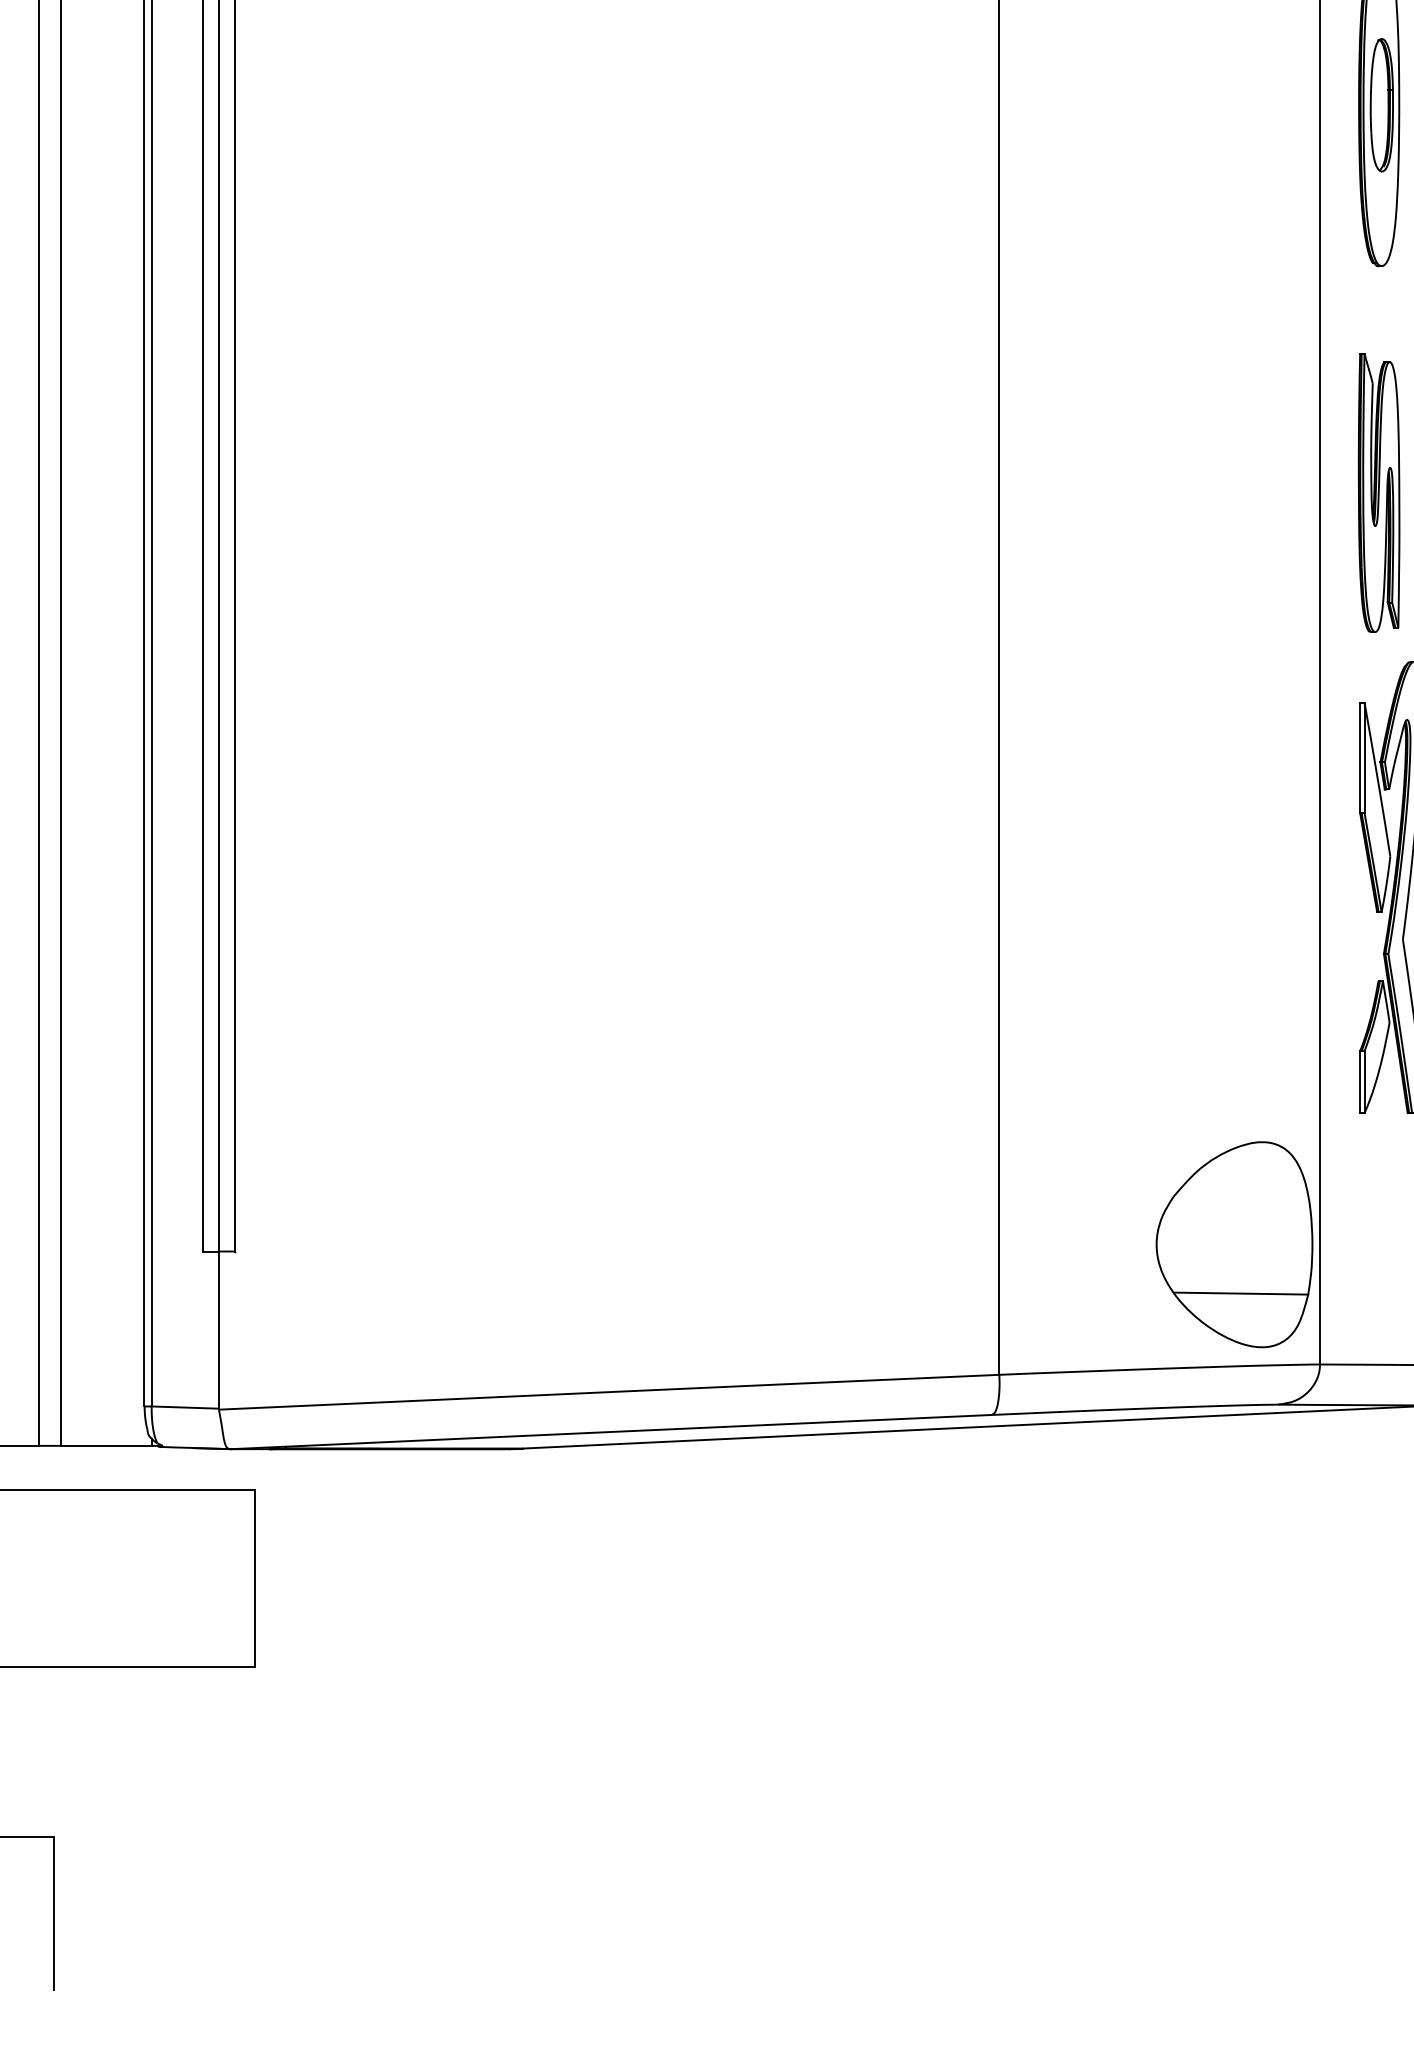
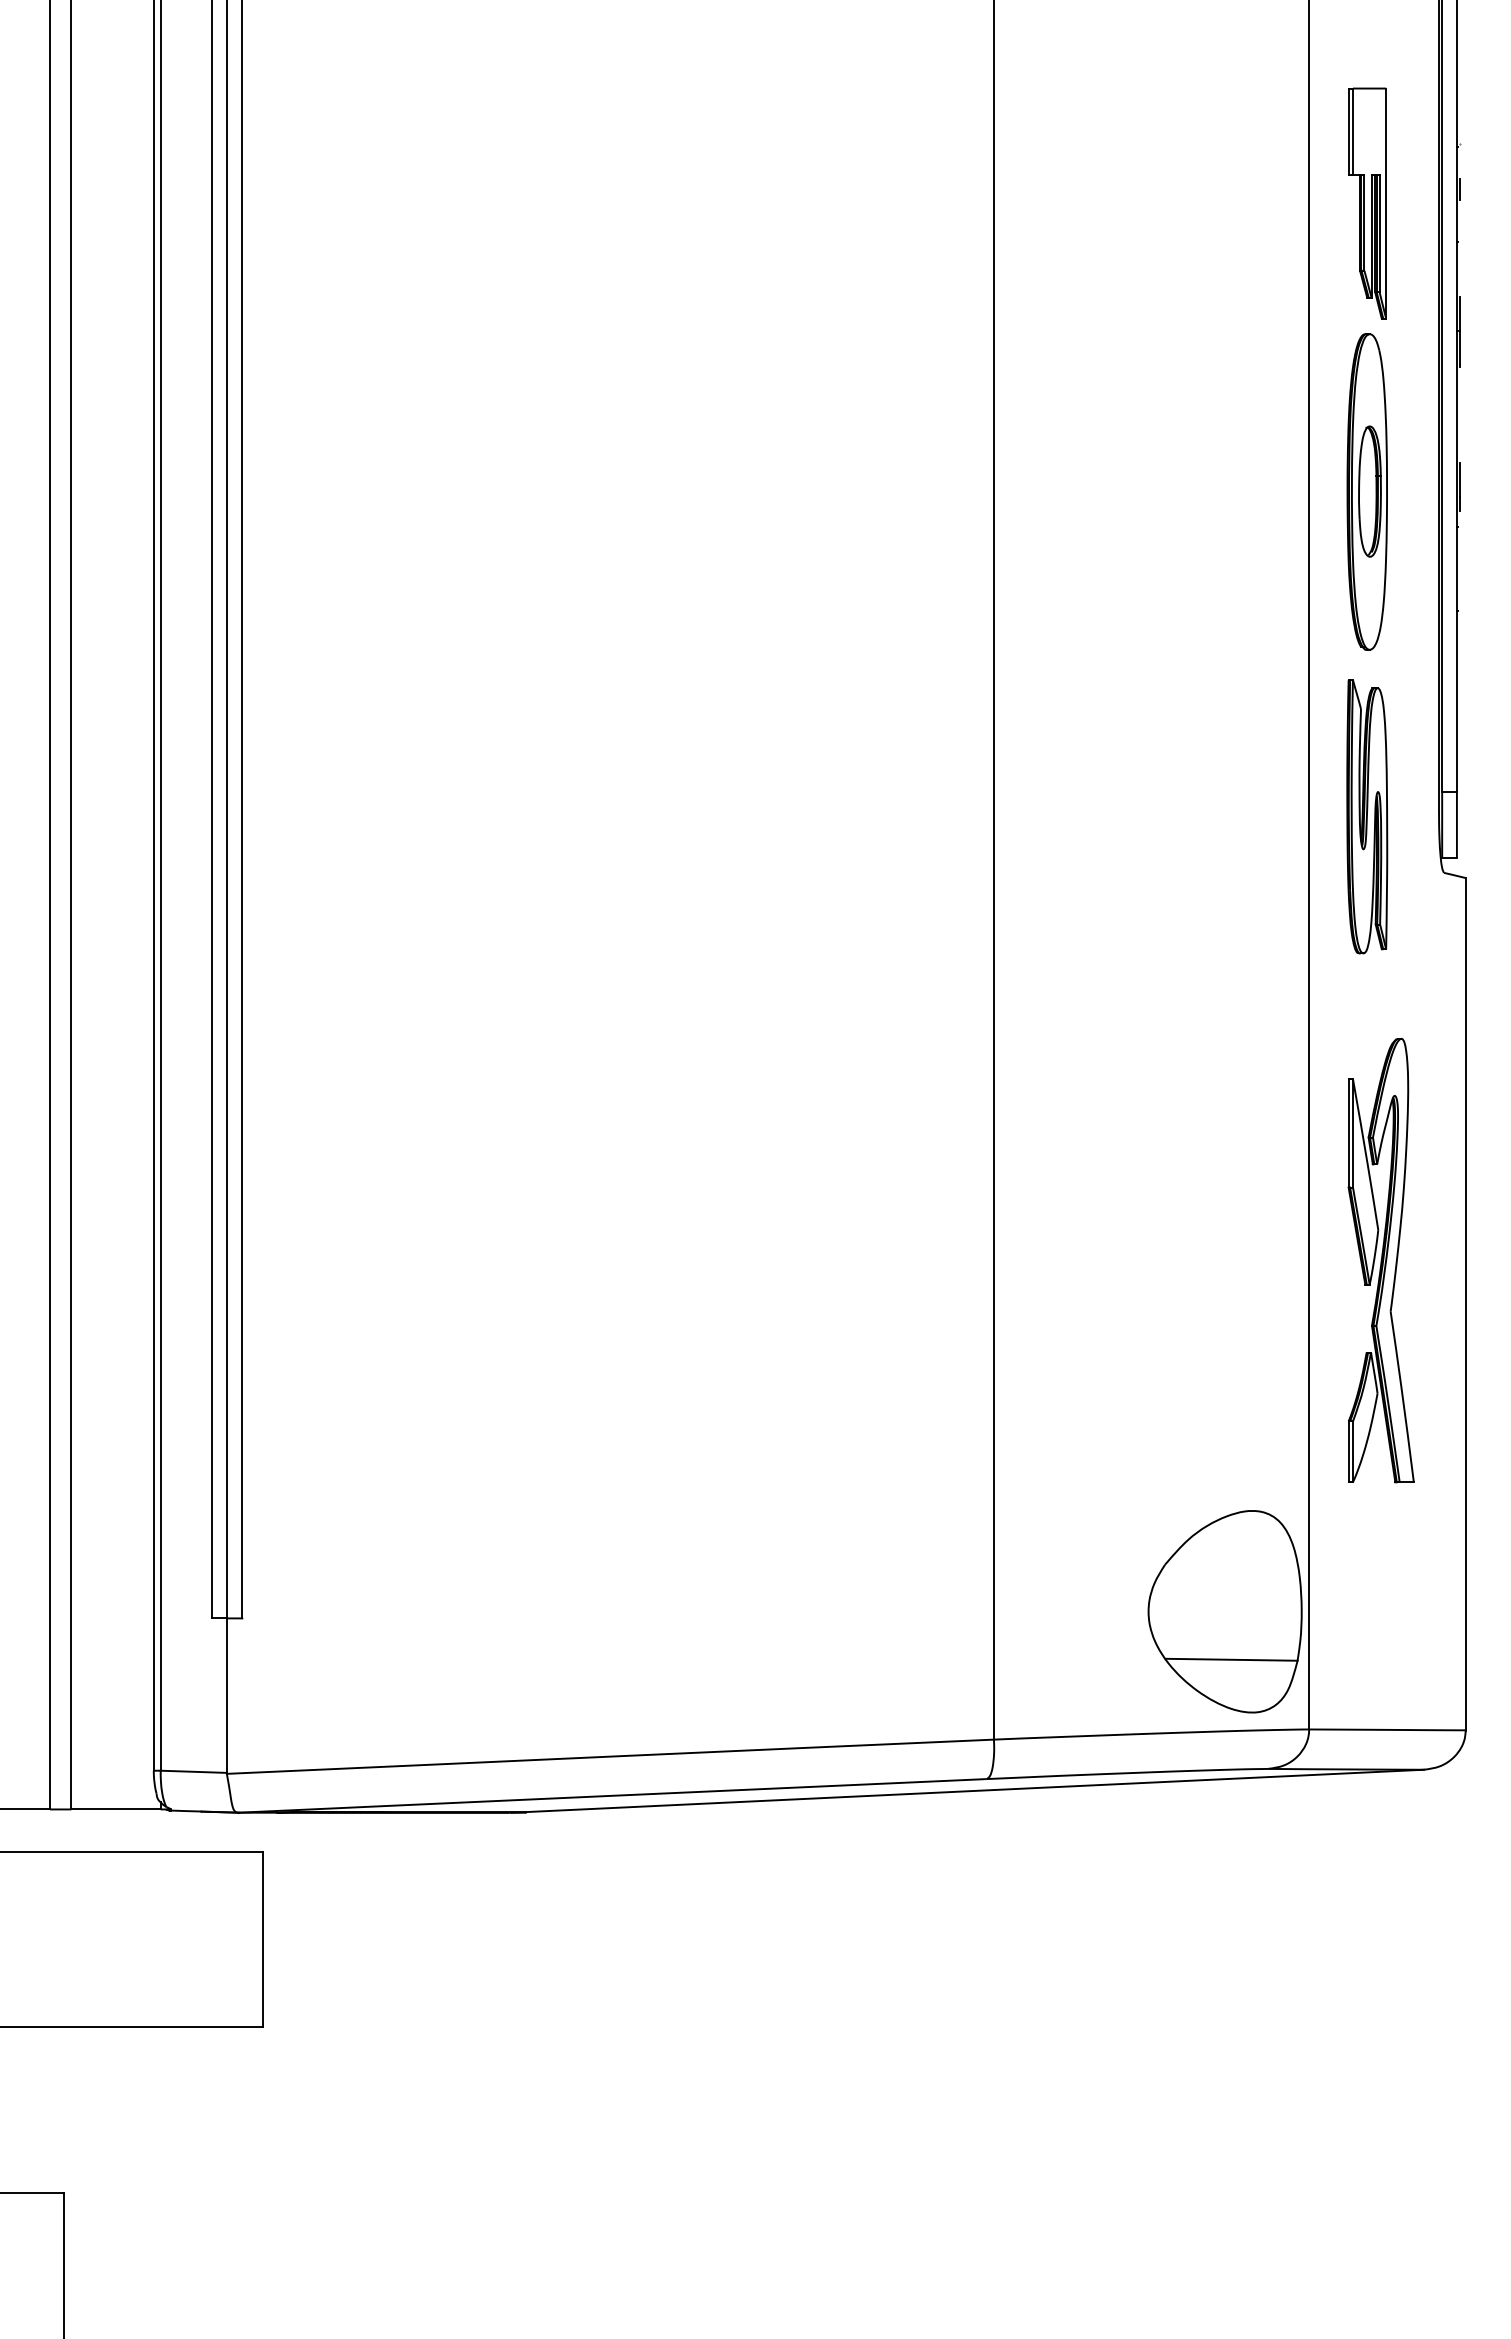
part: (1379, 492) -> (1367, 816), moved

